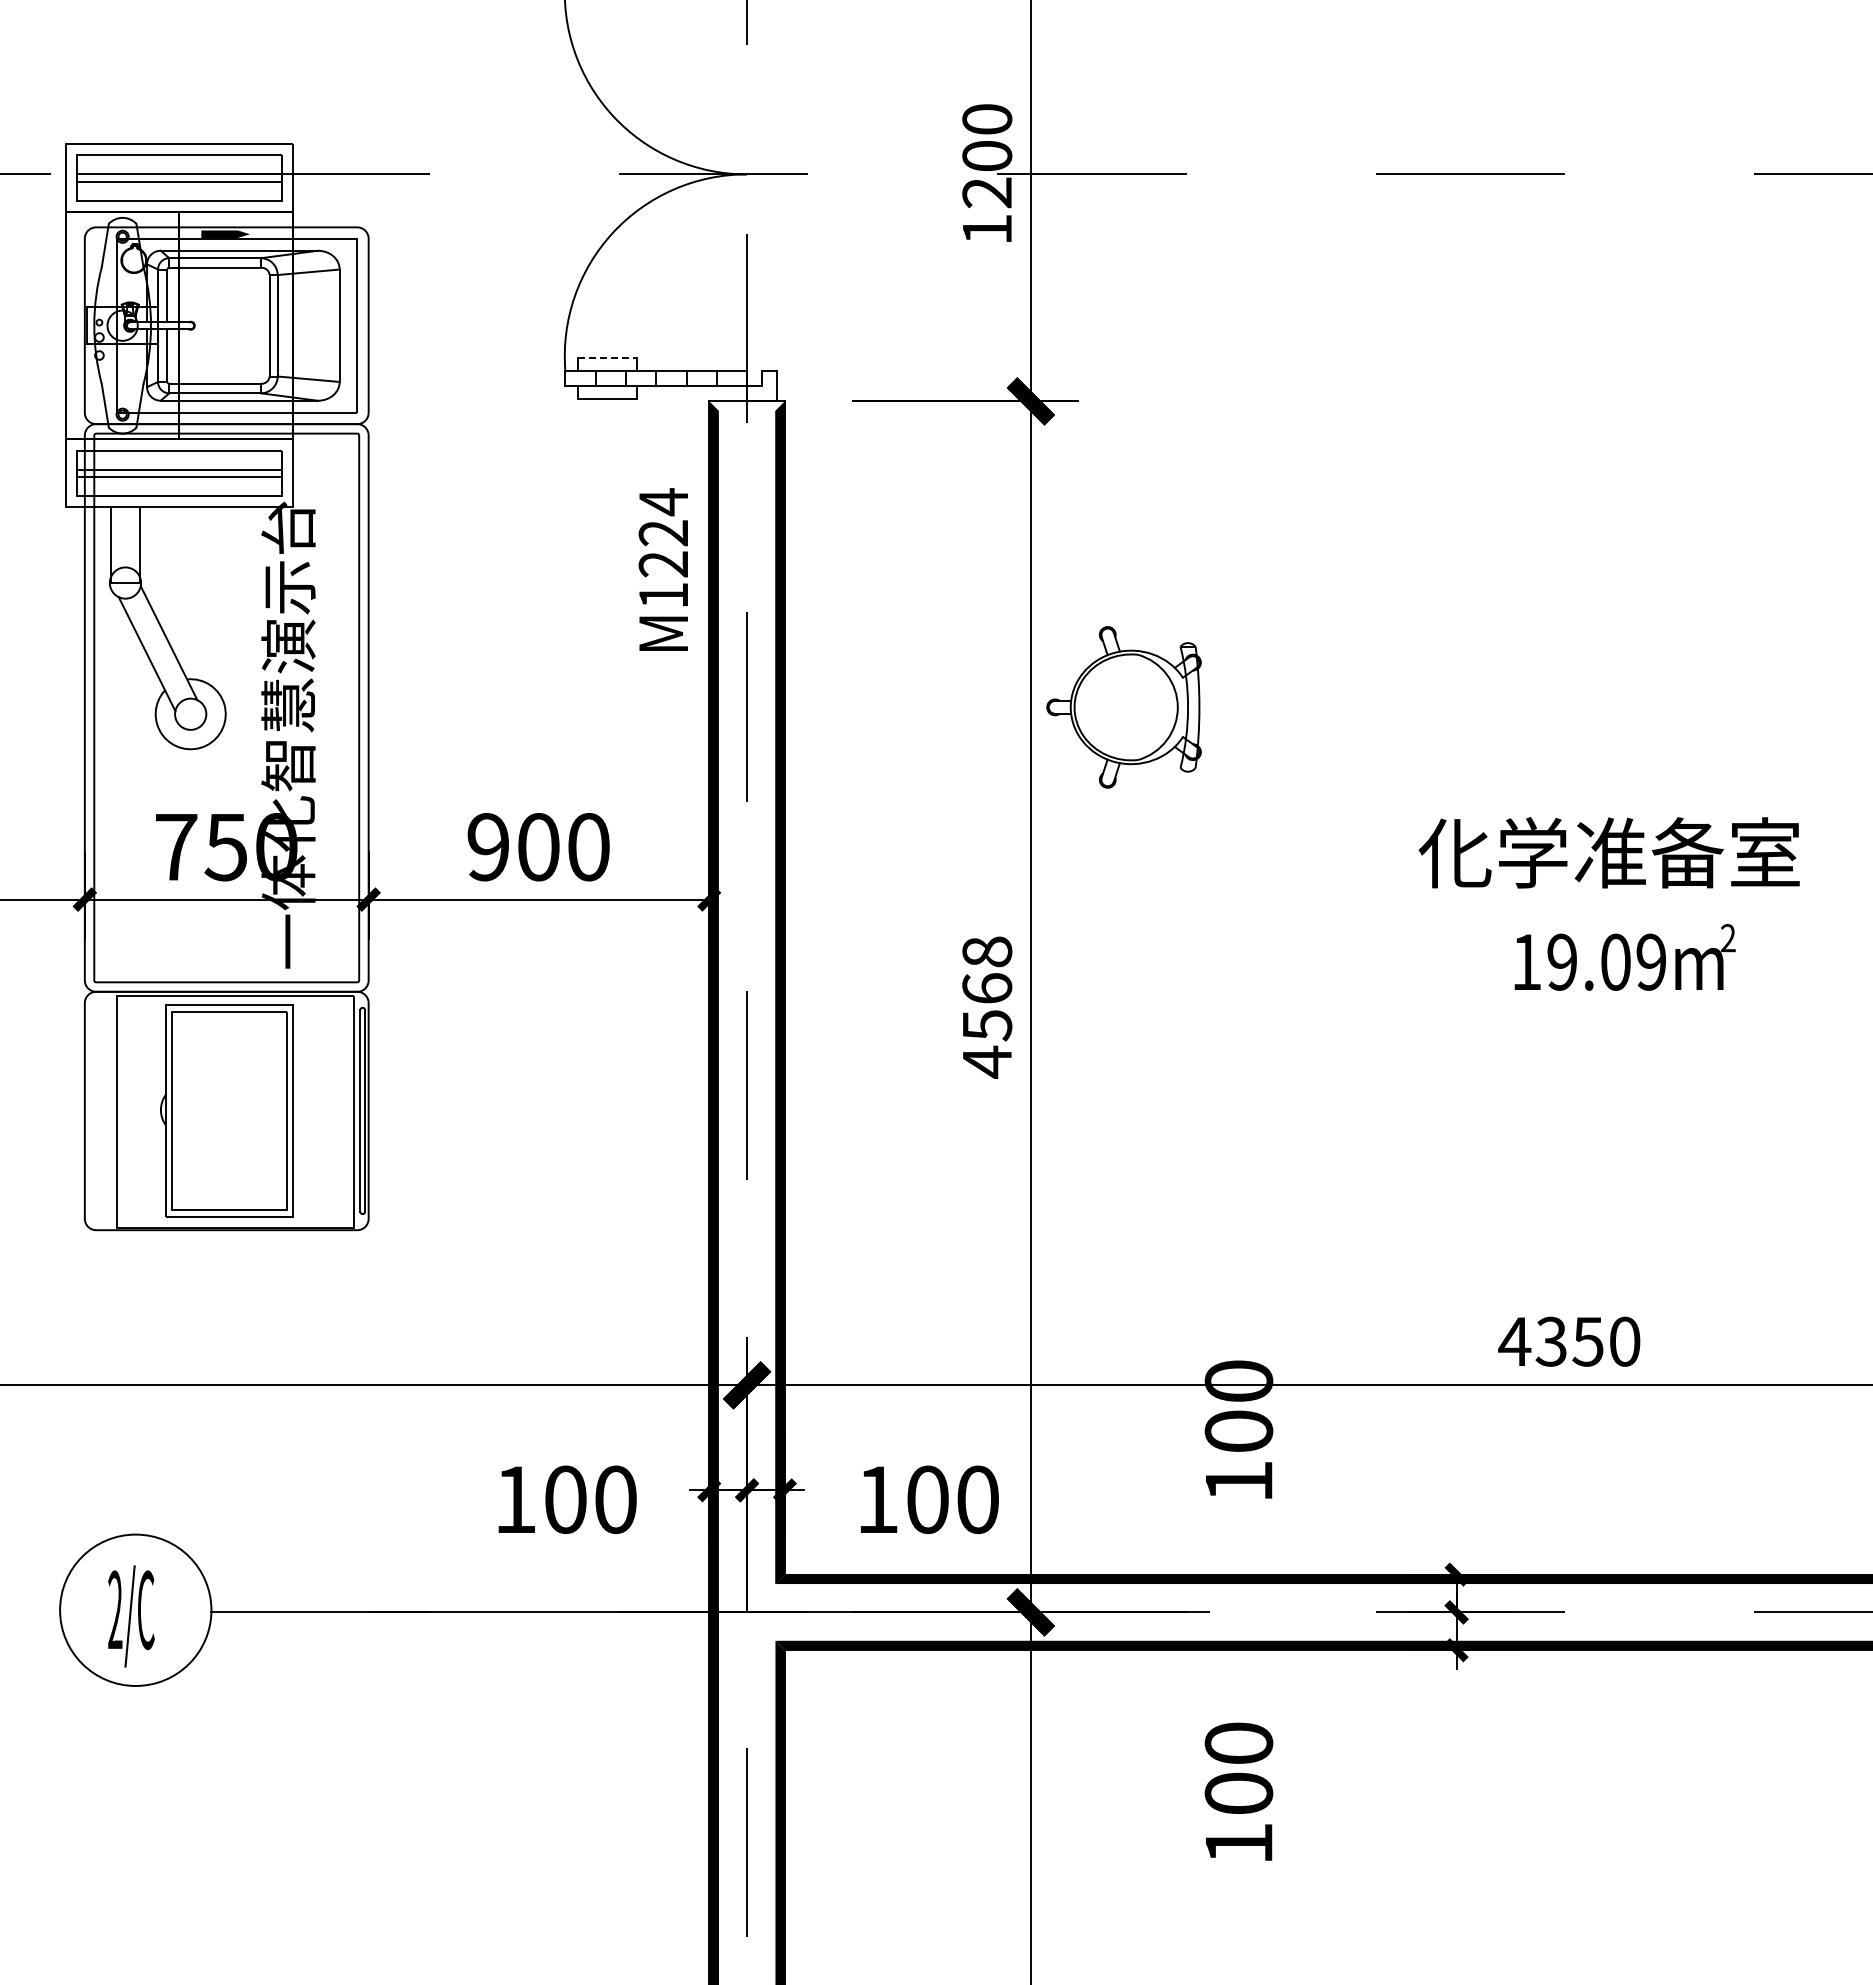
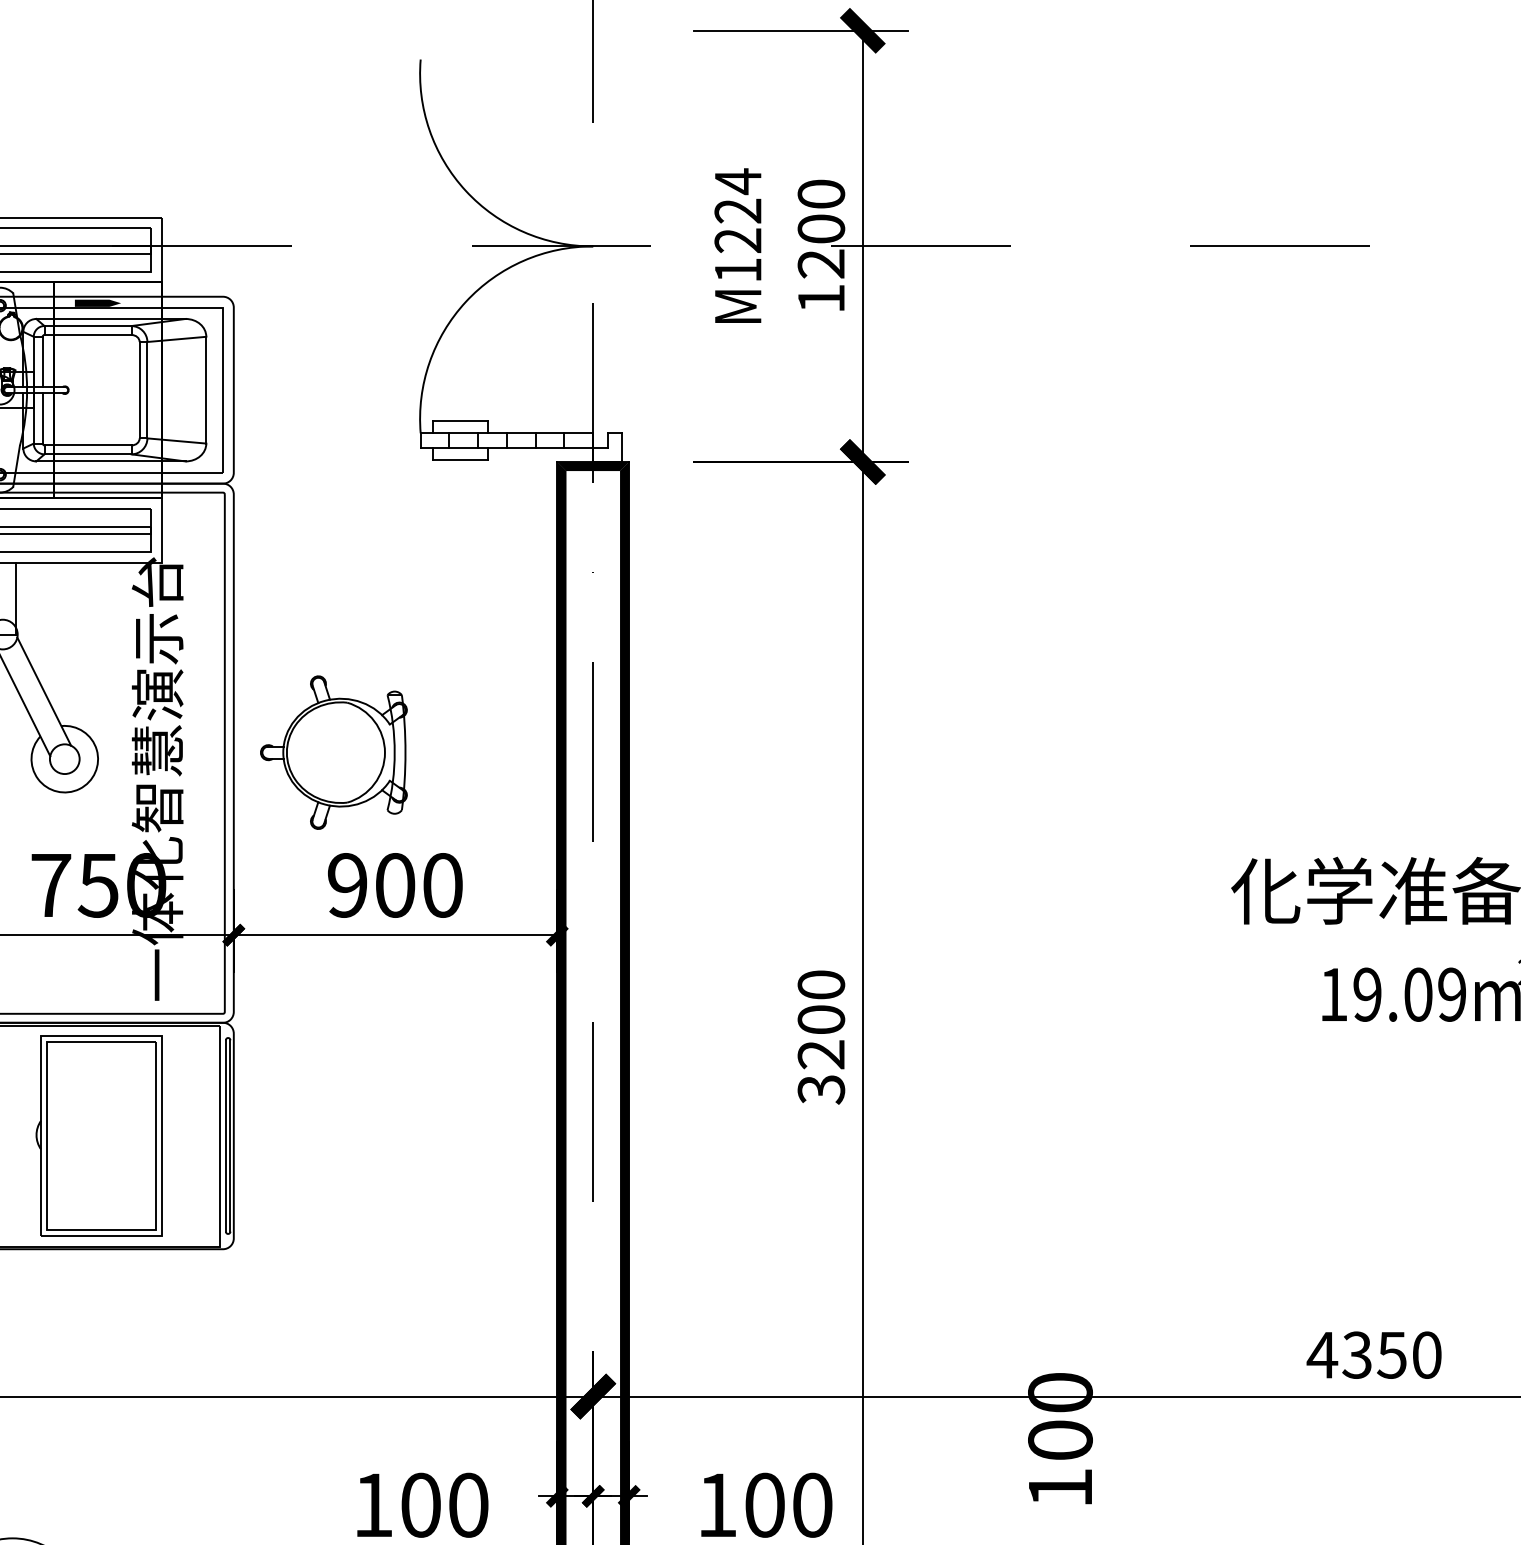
line: (607, 358) -> (460, 421), dashed -> solid
fill: (746, 405) -> (592, 465), added
text: (662, 569) -> (737, 245), moved
part: (1123, 707) -> (333, 752), moved
text: (987, 1007) -> (821, 1037), 4568 -> 3200

